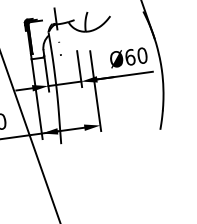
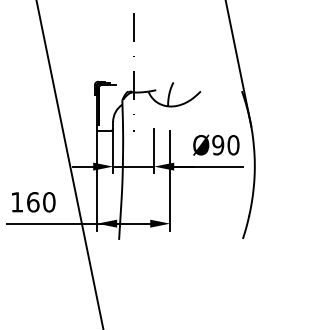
text: (130, 57) -> (218, 145), Ø60 -> Ø90

